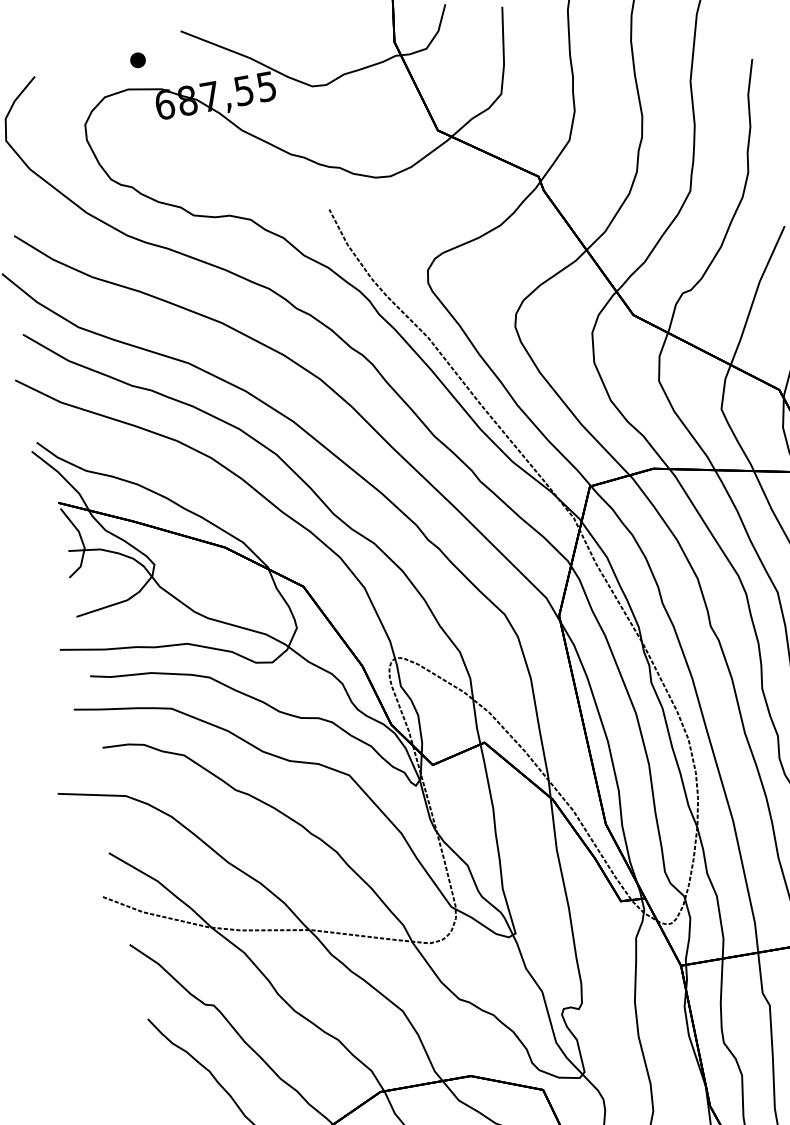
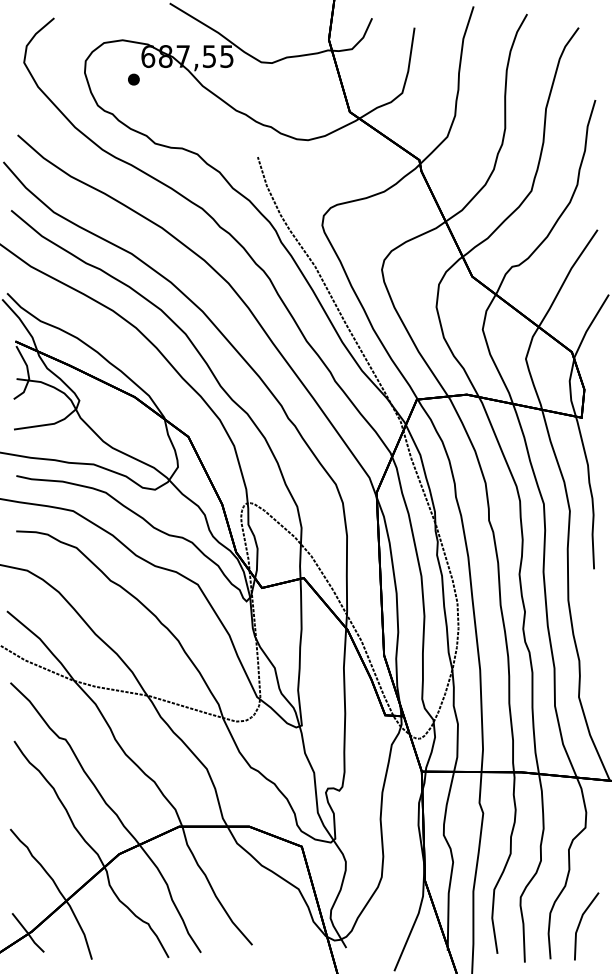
part: (137, 60) -> (133, 79), moved

